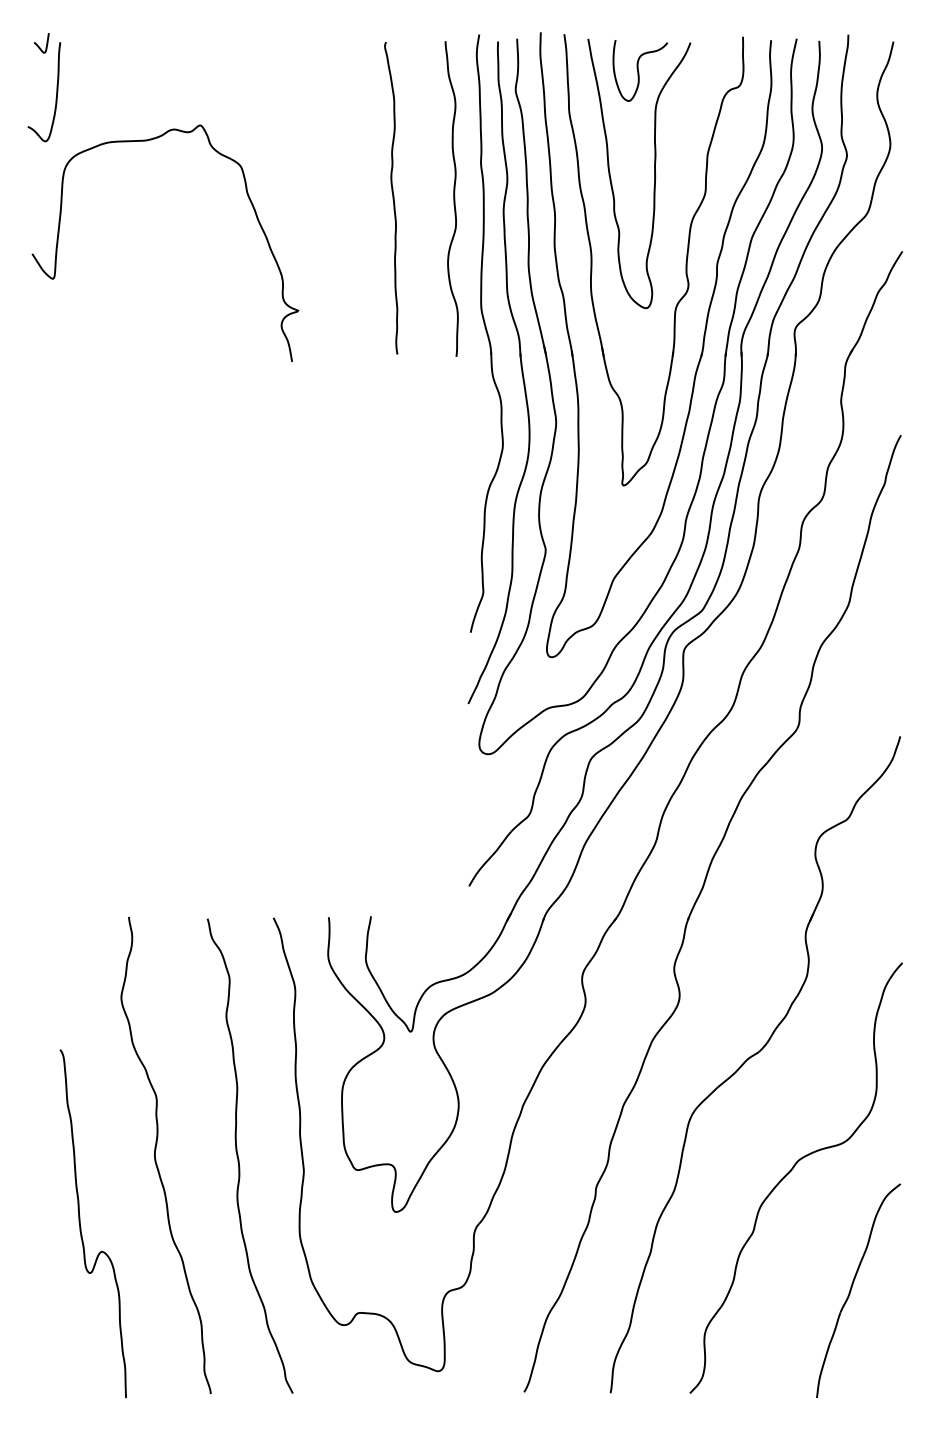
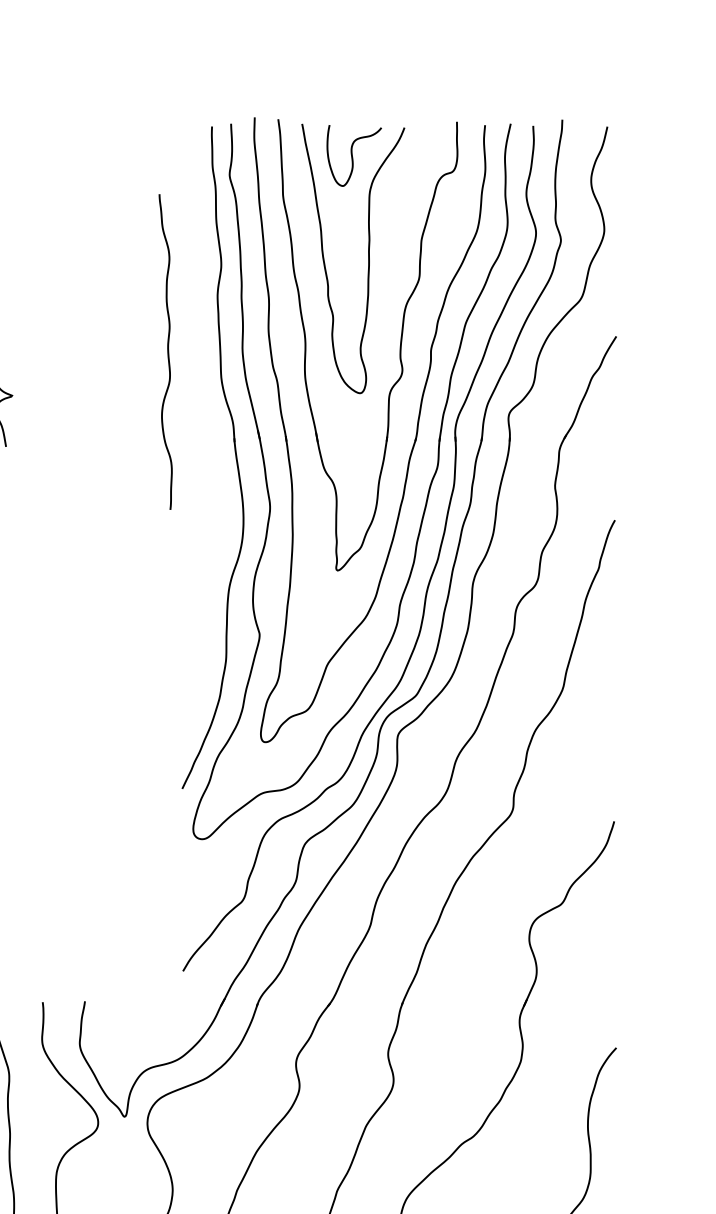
curve: (392, 198) -> (106, 283), removed
curve: (453, 198) -> (167, 351), moved
part: (486, 333) -> (200, 418), removed

